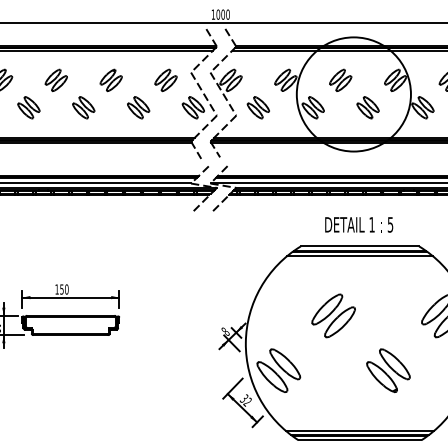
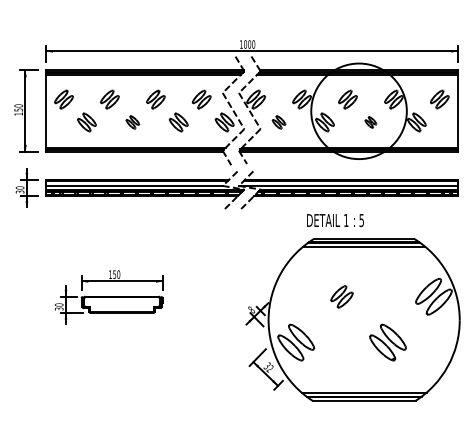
part: (83, 107) -> (132, 122), size x0.7
part: (257, 107) -> (278, 122), size x0.7
part: (367, 107) -> (370, 122), size x0.6
text: (359, 224) -> (335, 220), moved
part: (332, 315) -> (341, 296), size x0.6

